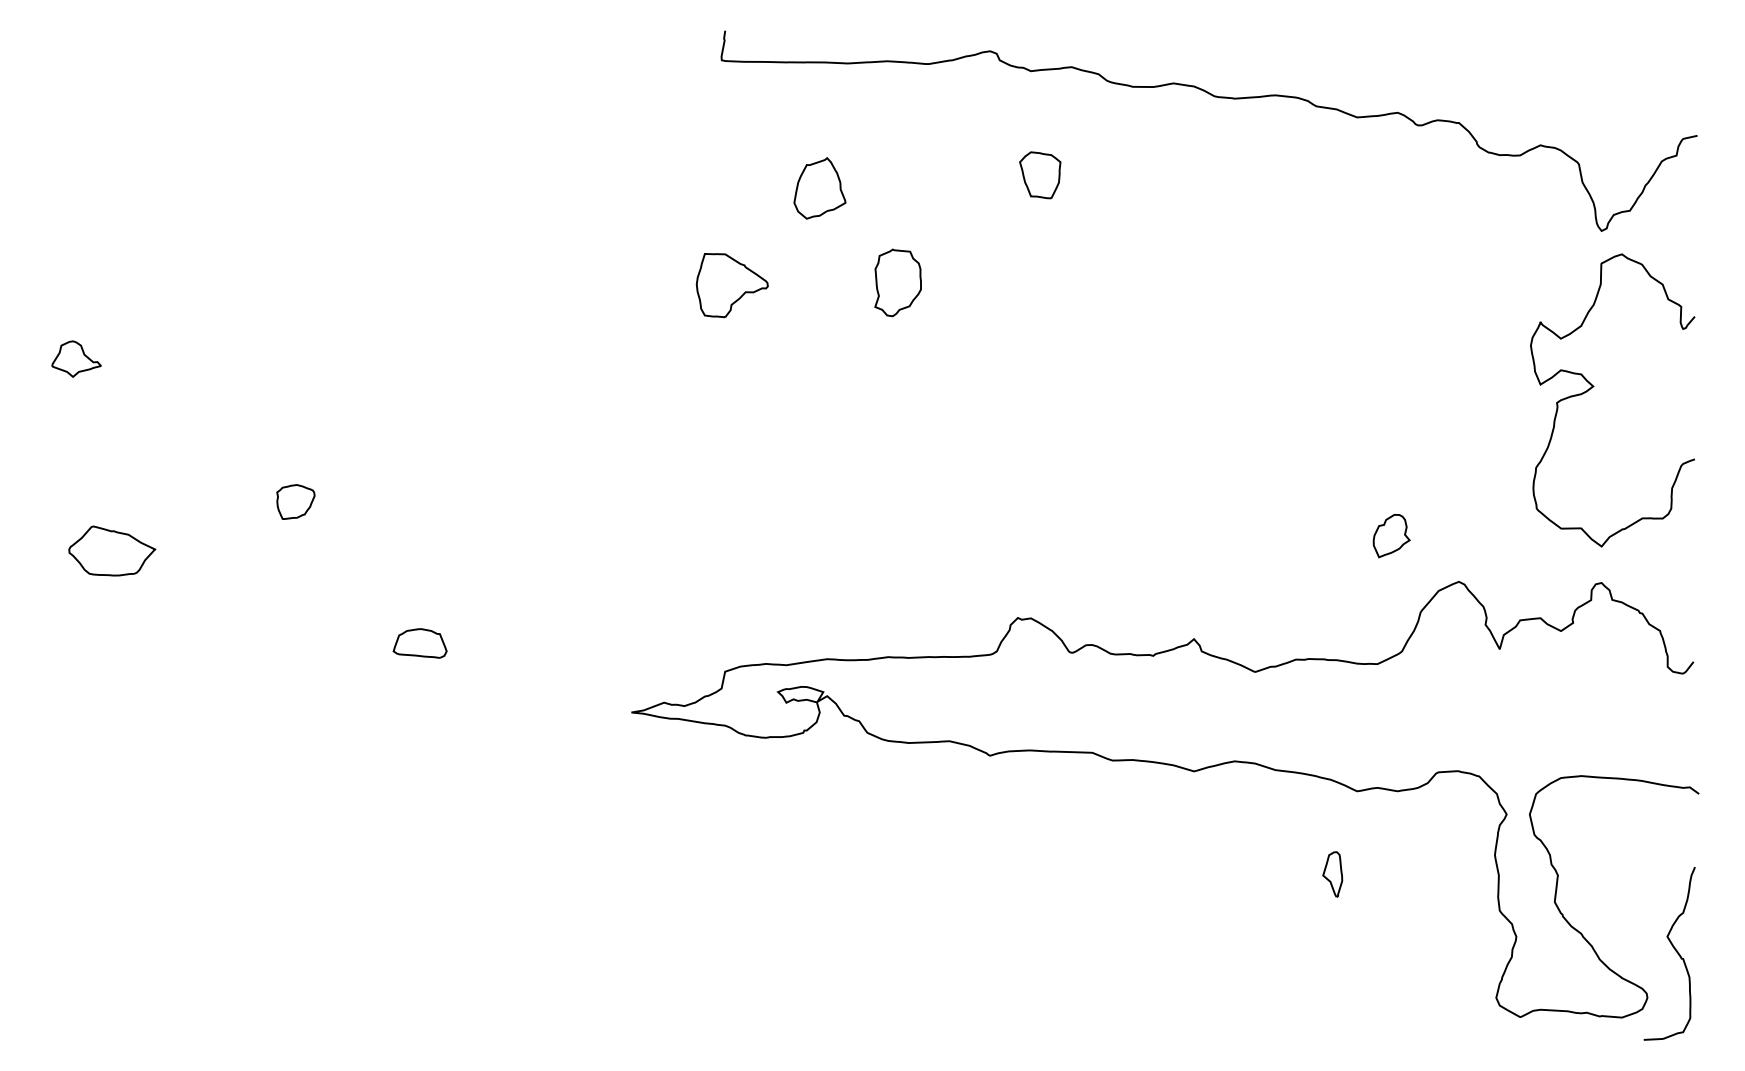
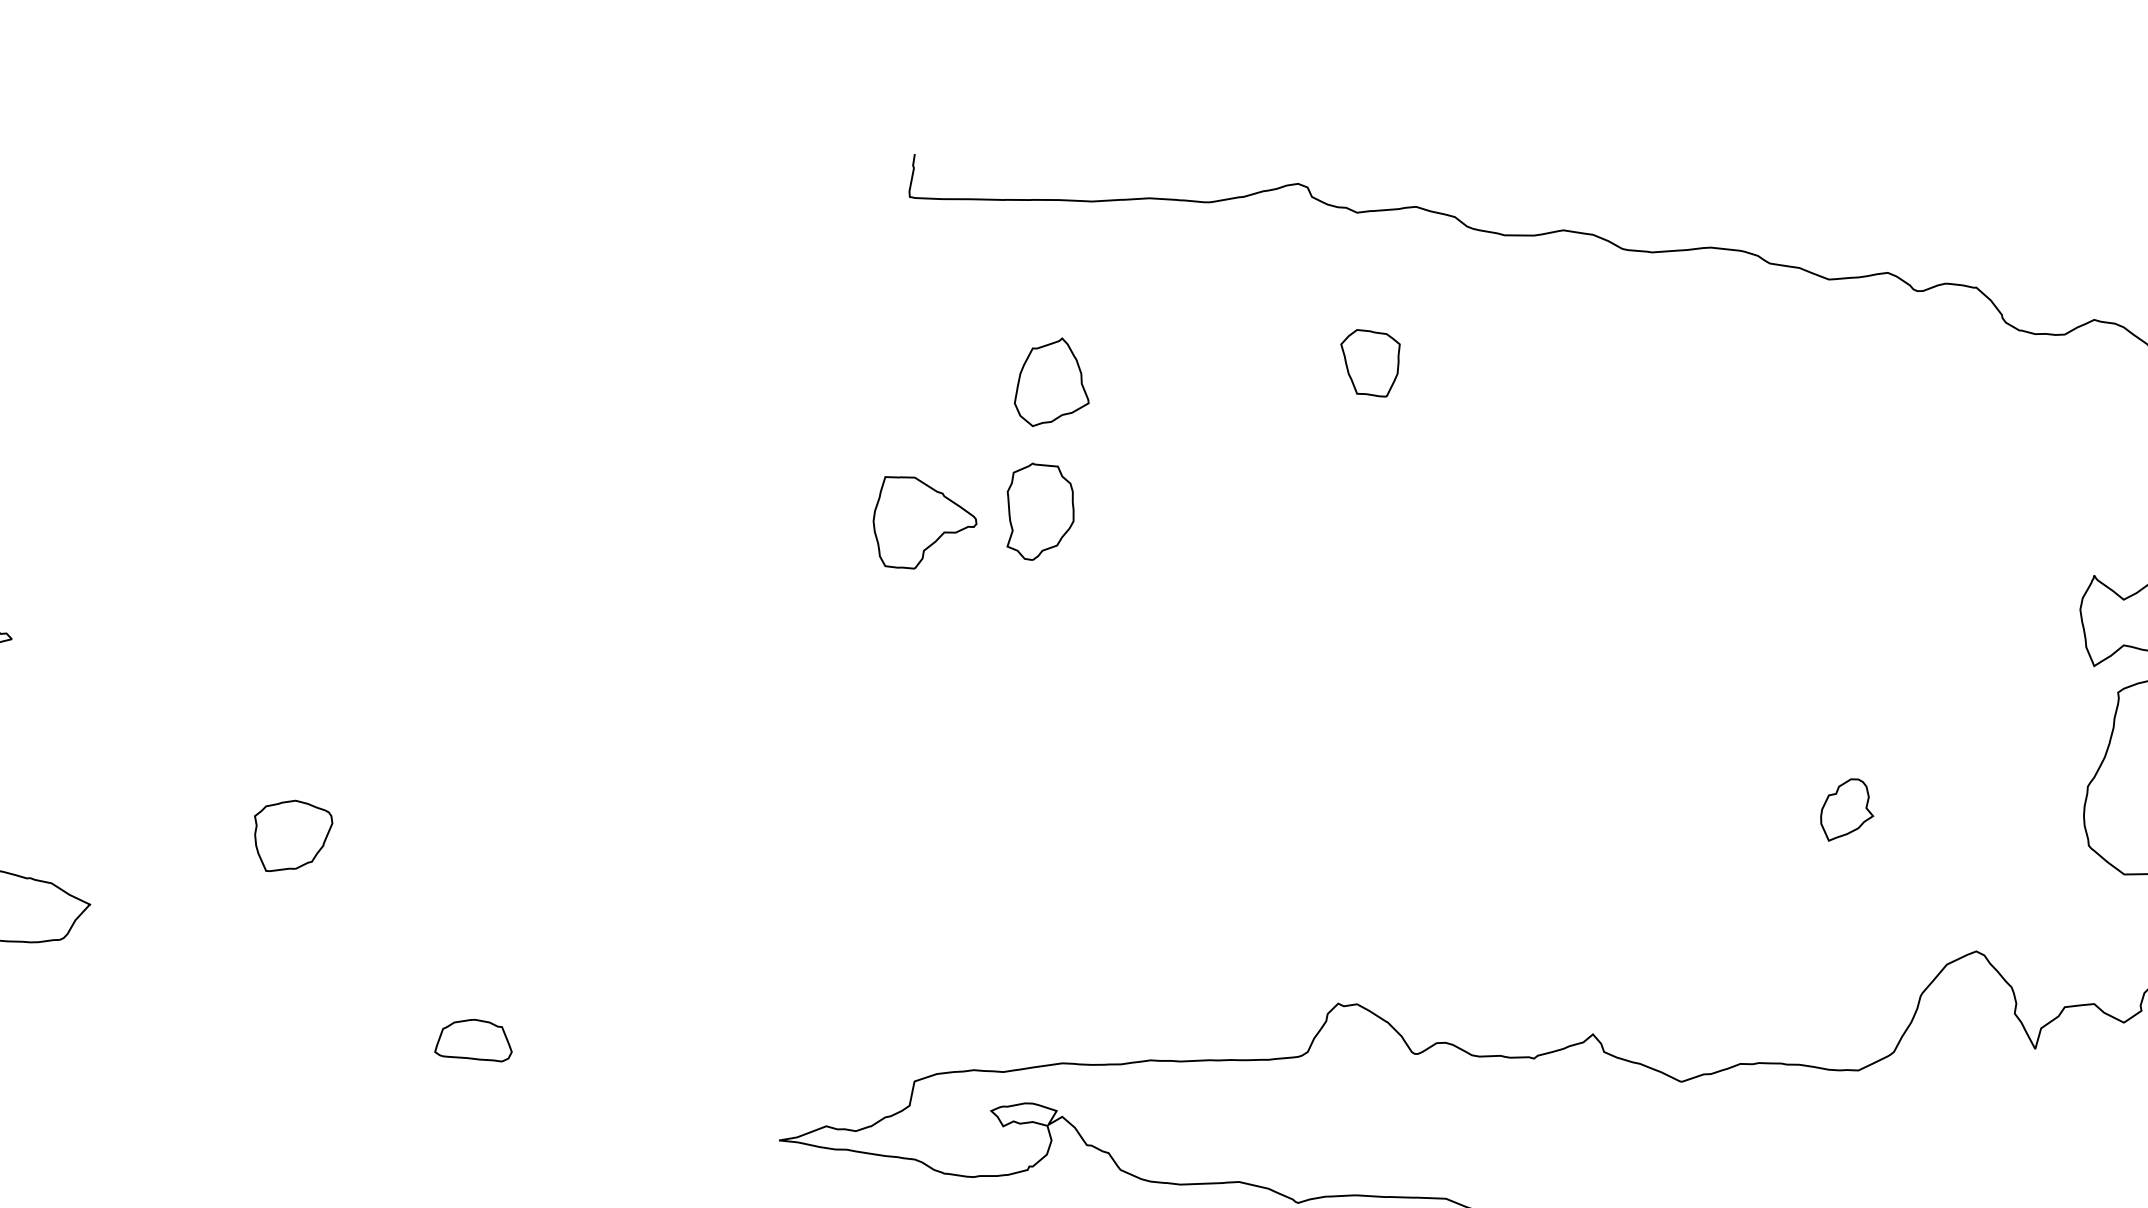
part: (897, 282) -> (1039, 511), moved
part: (295, 501) -> (293, 835), size x1.43
part: (1391, 536) -> (1846, 810), moved

